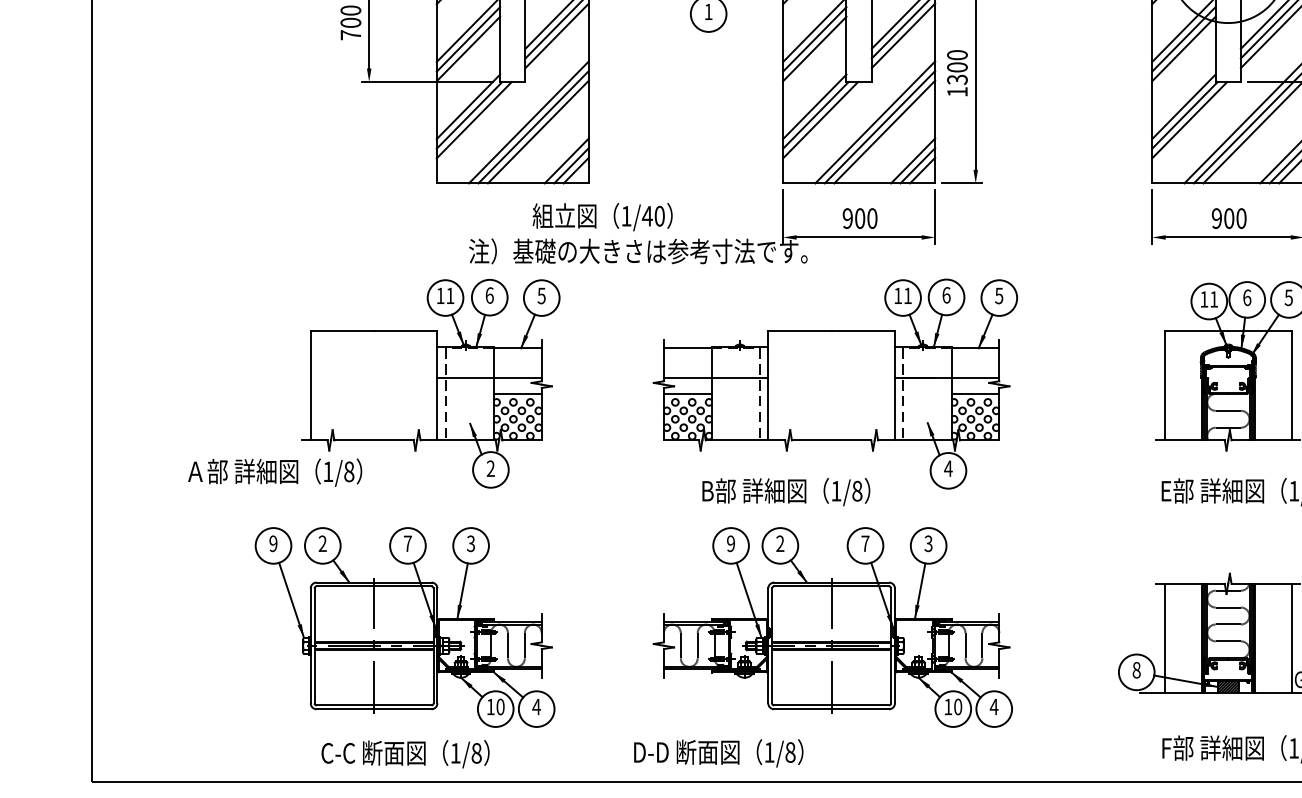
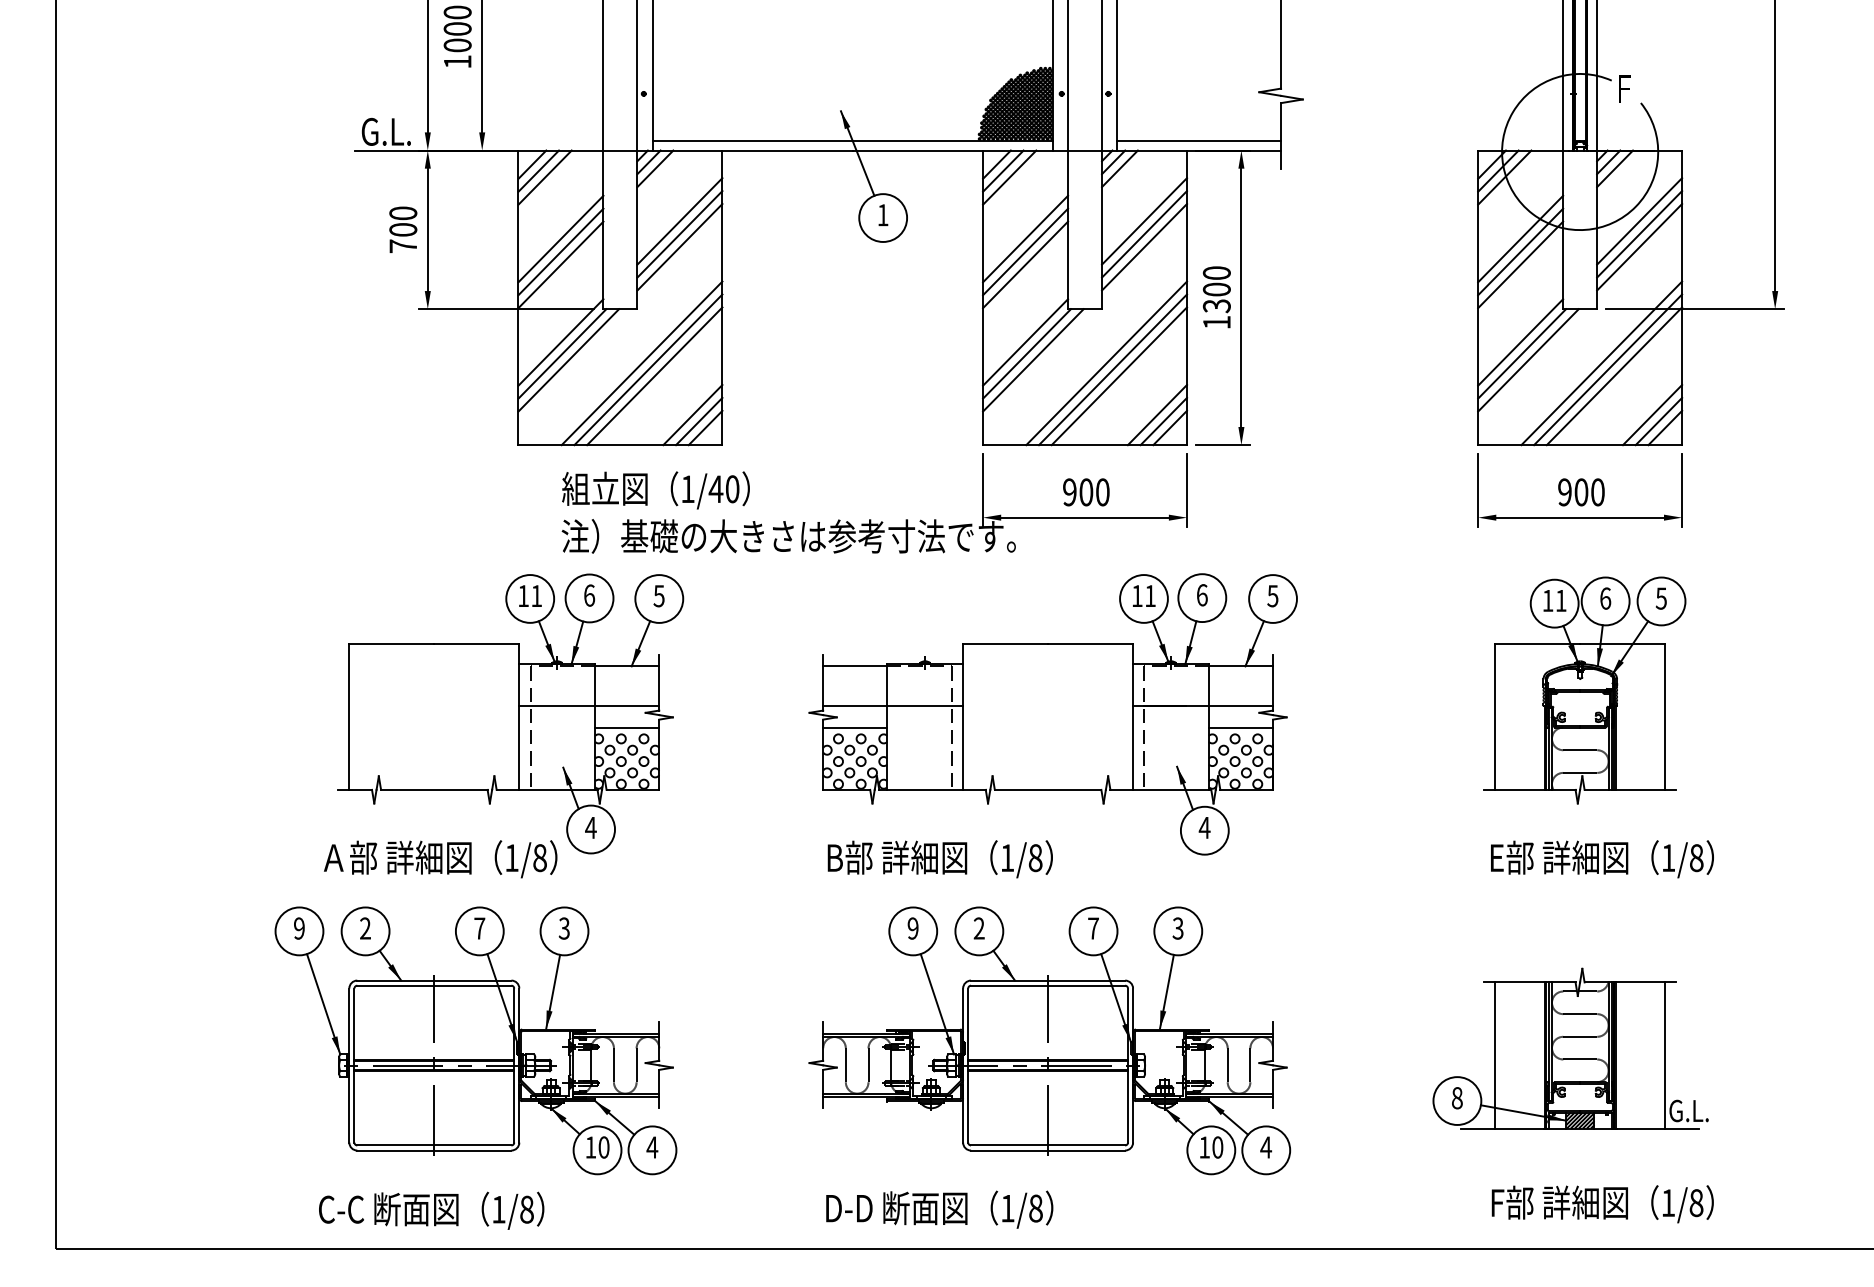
text: (602, 217) -> (655, 490), moved
text: (490, 468) -> (590, 827), 2 -> 4
text: (275, 472) -> (440, 859), moved
text: (785, 492) -> (939, 859), moved
text: (405, 753) -> (431, 1210), moved
text: (718, 753) -> (939, 1209), moved

